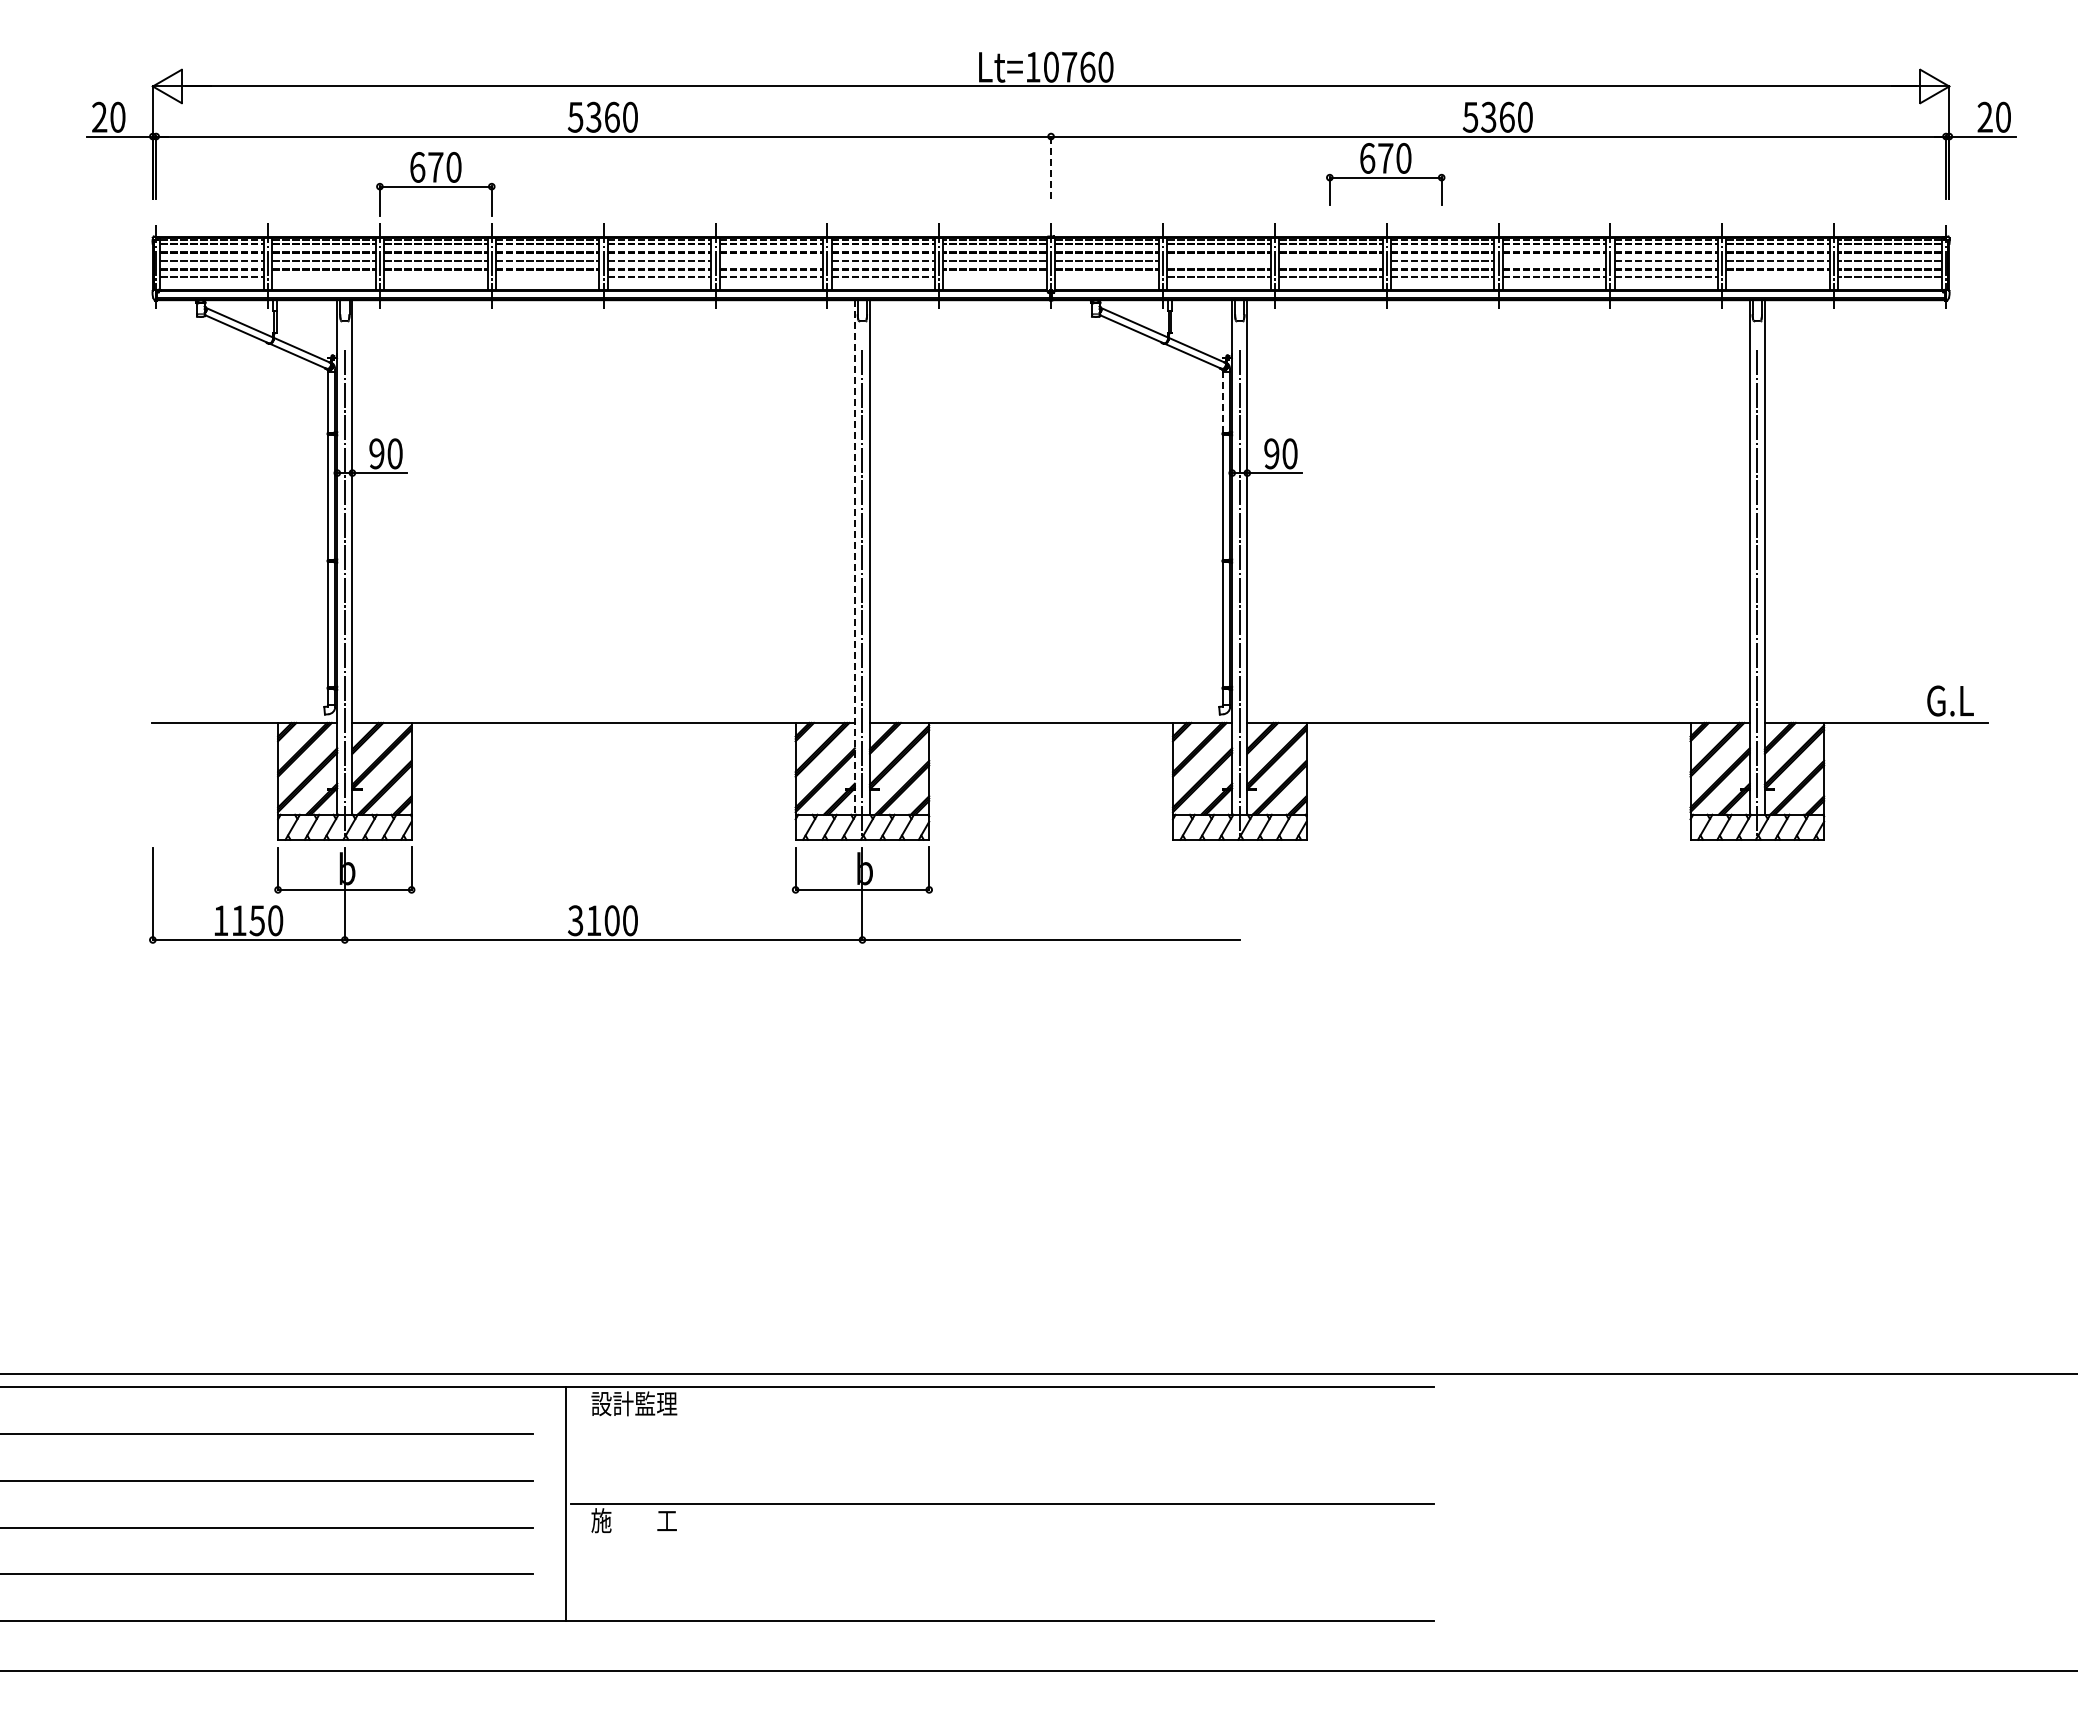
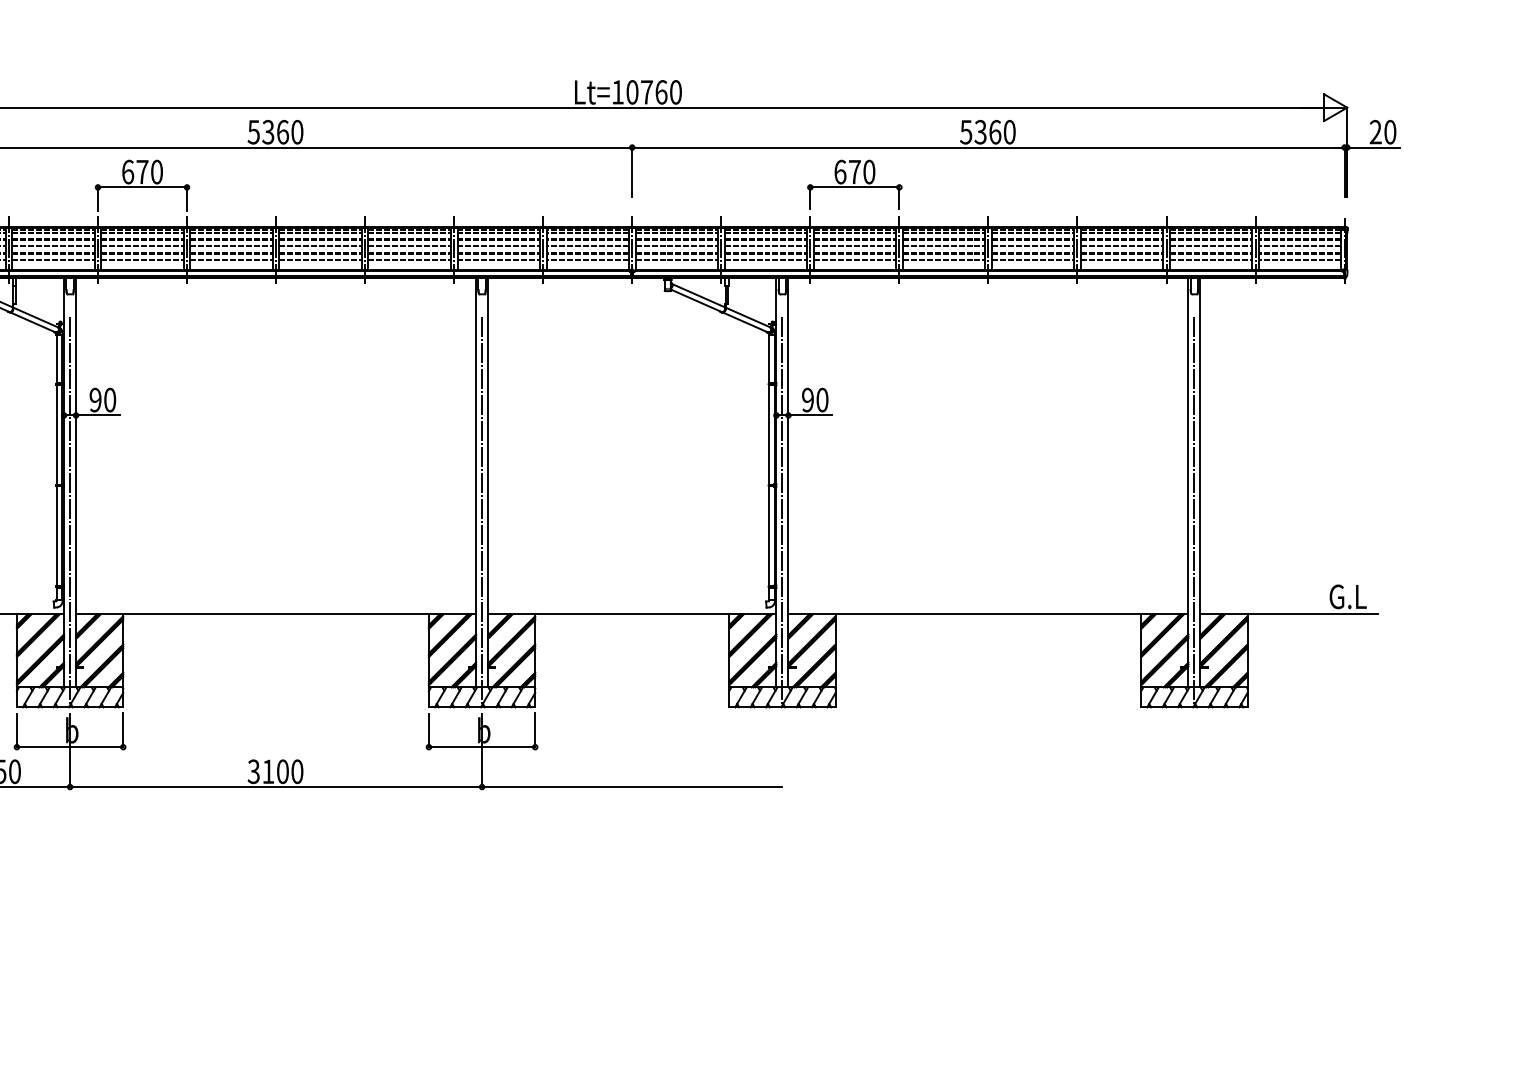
line: (1051, 167) -> (632, 172), dashed -> solid
part: (1385, 174) -> (854, 184), moved
line: (771, 260) -> (409, 246), added
line: (1218, 260) -> (765, 246), added
line: (1330, 260) -> (854, 246), added
line: (1554, 260) -> (1032, 246), added
line: (323, 277) -> (53, 259), added
line: (435, 277) -> (142, 259), added
line: (547, 277) -> (231, 259), added
line: (994, 277) -> (587, 259), added
line: (1106, 277) -> (676, 259), added
line: (1777, 277) -> (1210, 259), added
line: (1222, 401) -> (768, 358), dashed -> solid
line: (854, 557) -> (475, 482), dashed -> solid

